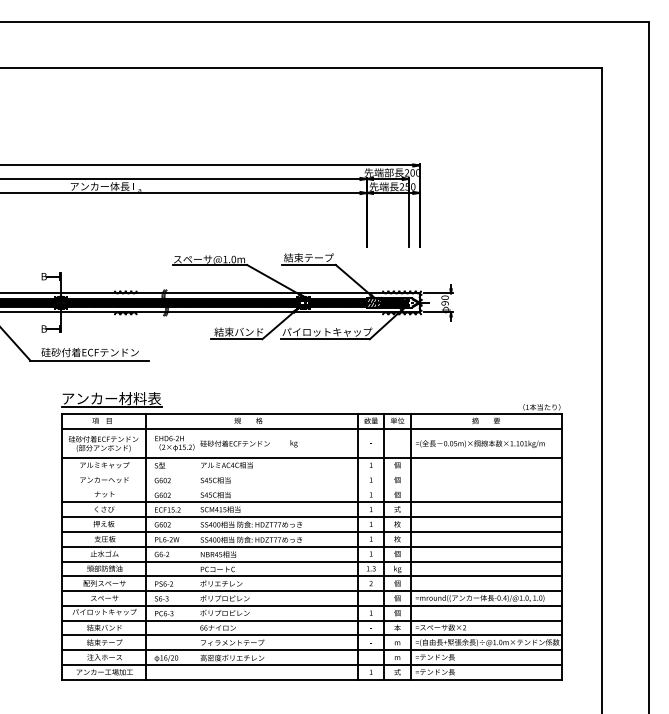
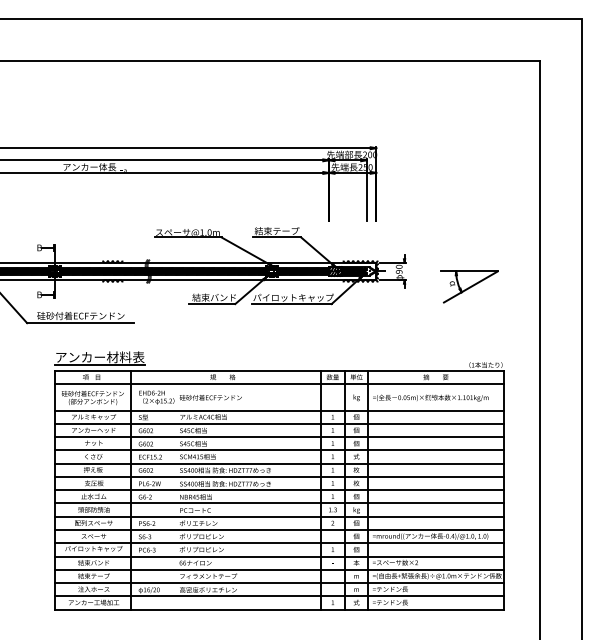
part: (523, 319) -> (469, 286), added
text: (293, 443) -> (356, 397), moved
line: (311, 472) -> (279, 423), added
line: (311, 488) -> (279, 437), added

